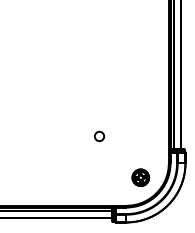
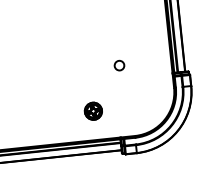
circle: (99, 135) -> (119, 64), moved
part: (140, 177) -> (93, 111), moved

